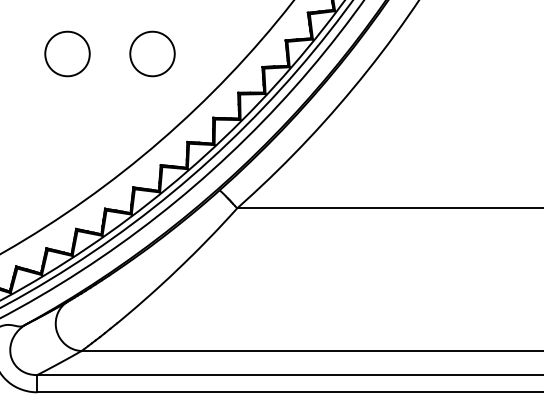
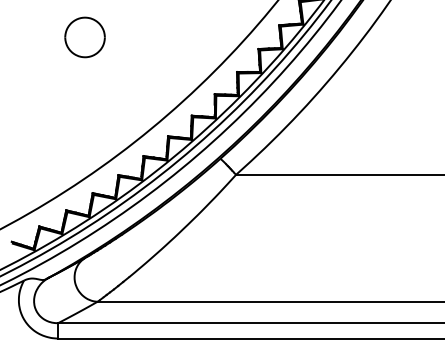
part: (152, 53) -> (160, 37), removed

